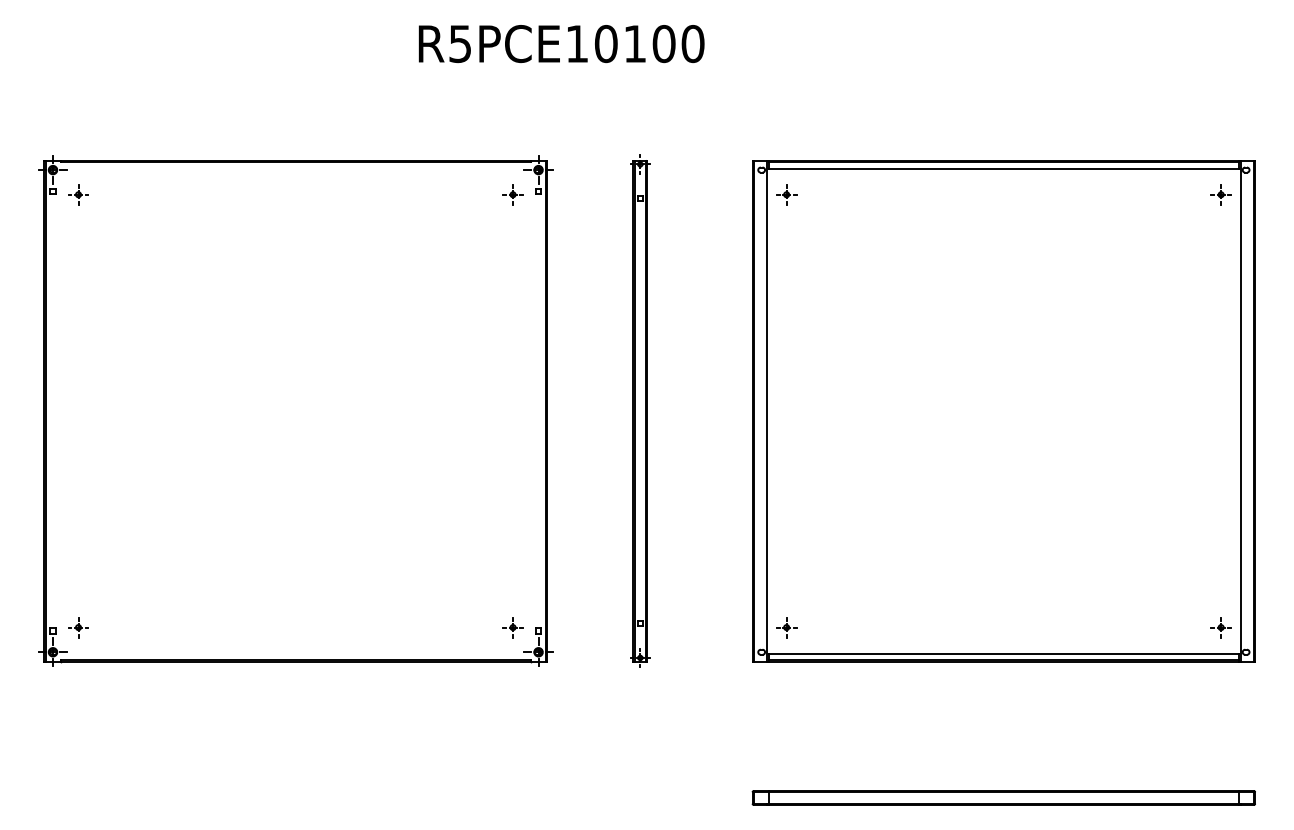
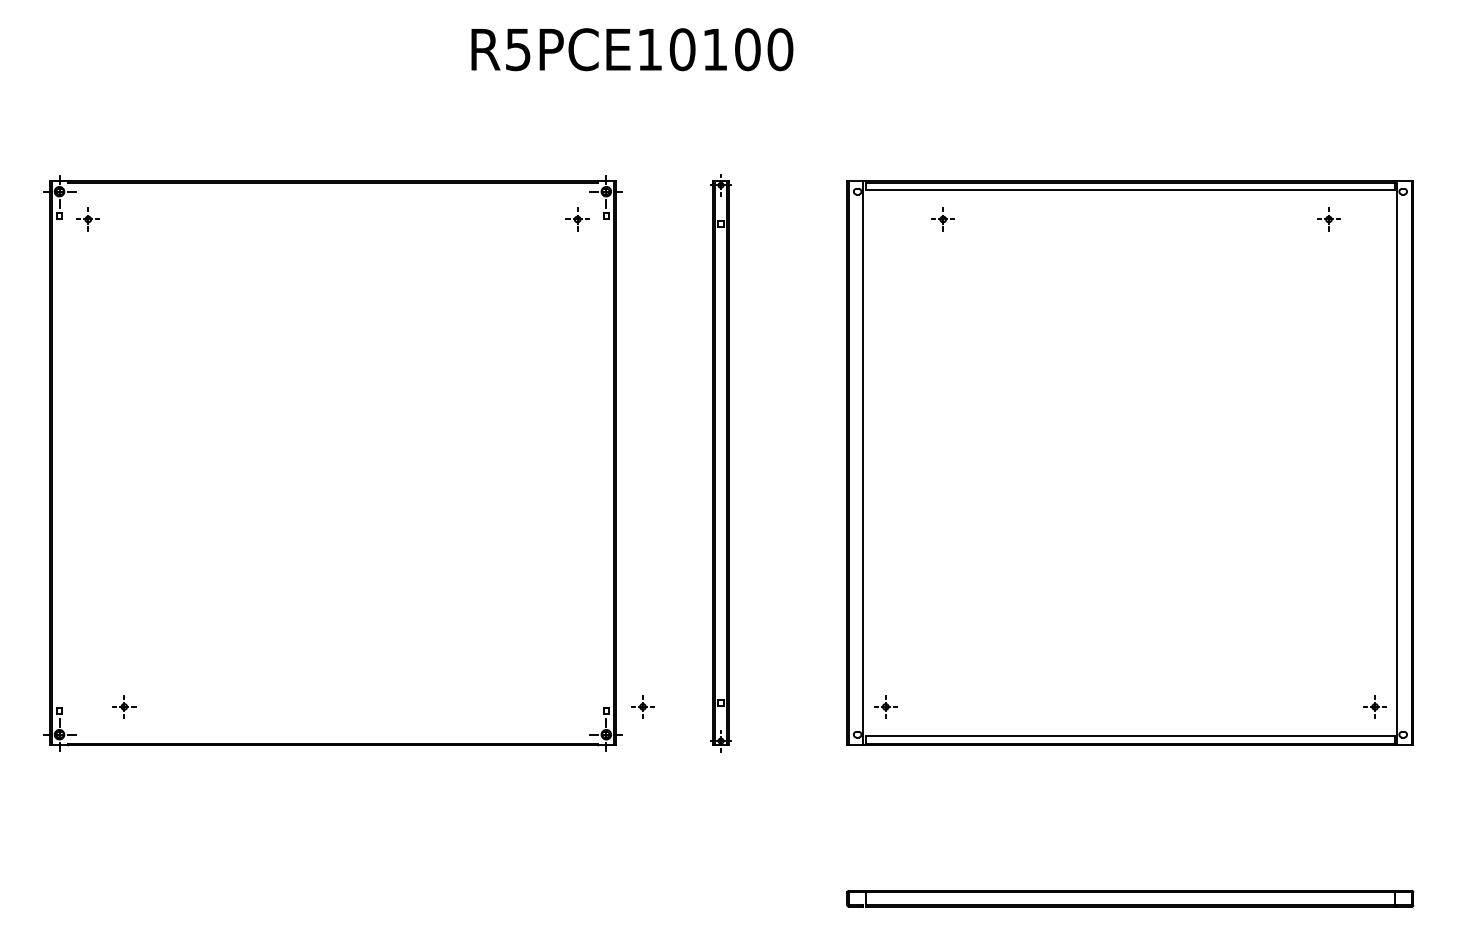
part: (786, 194) -> (943, 219), moved
part: (1220, 194) -> (1328, 219), moved
part: (78, 627) -> (124, 706), moved
part: (512, 627) -> (642, 706), moved

